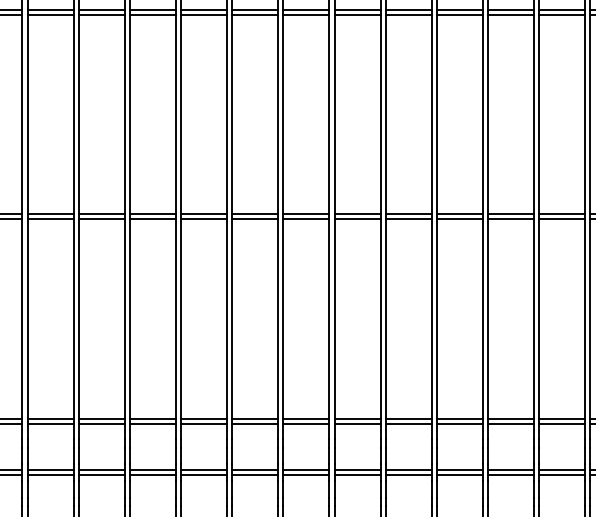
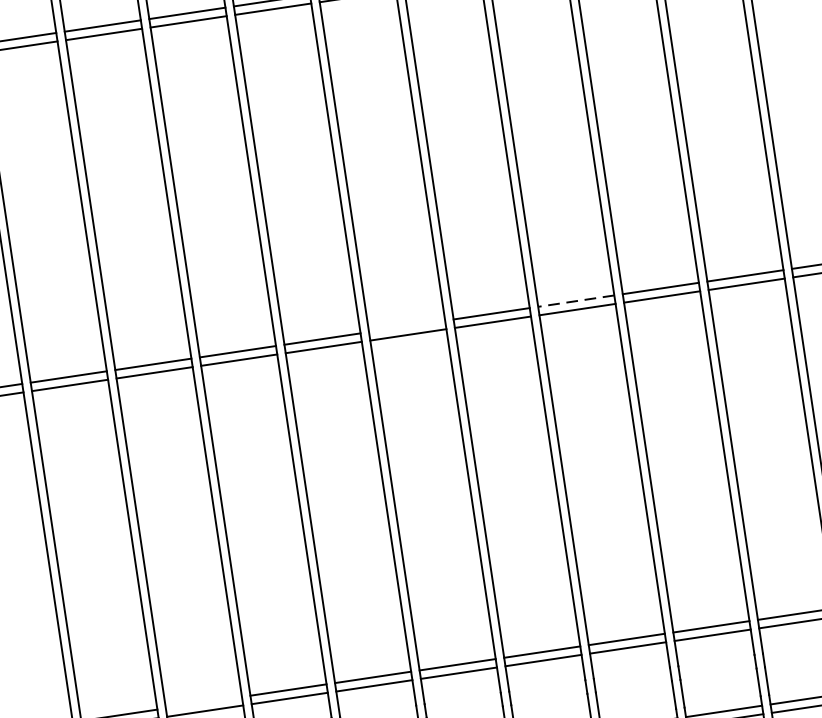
line: (255, 214) -> (407, 326), removed
line: (357, 214) -> (576, 301), solid -> dashed
line: (101, 418) -> (203, 702), removed

